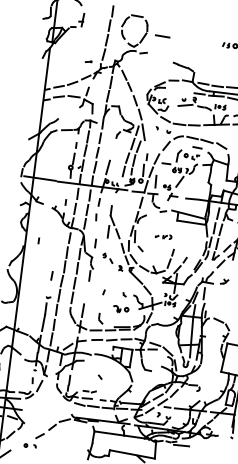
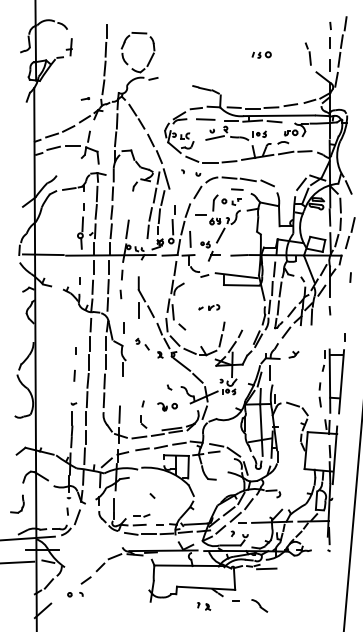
line: (162, 36) -> (205, 119), moved
line: (38, 240) -> (75, 350), moved
line: (103, 291) -> (142, 403), moved

